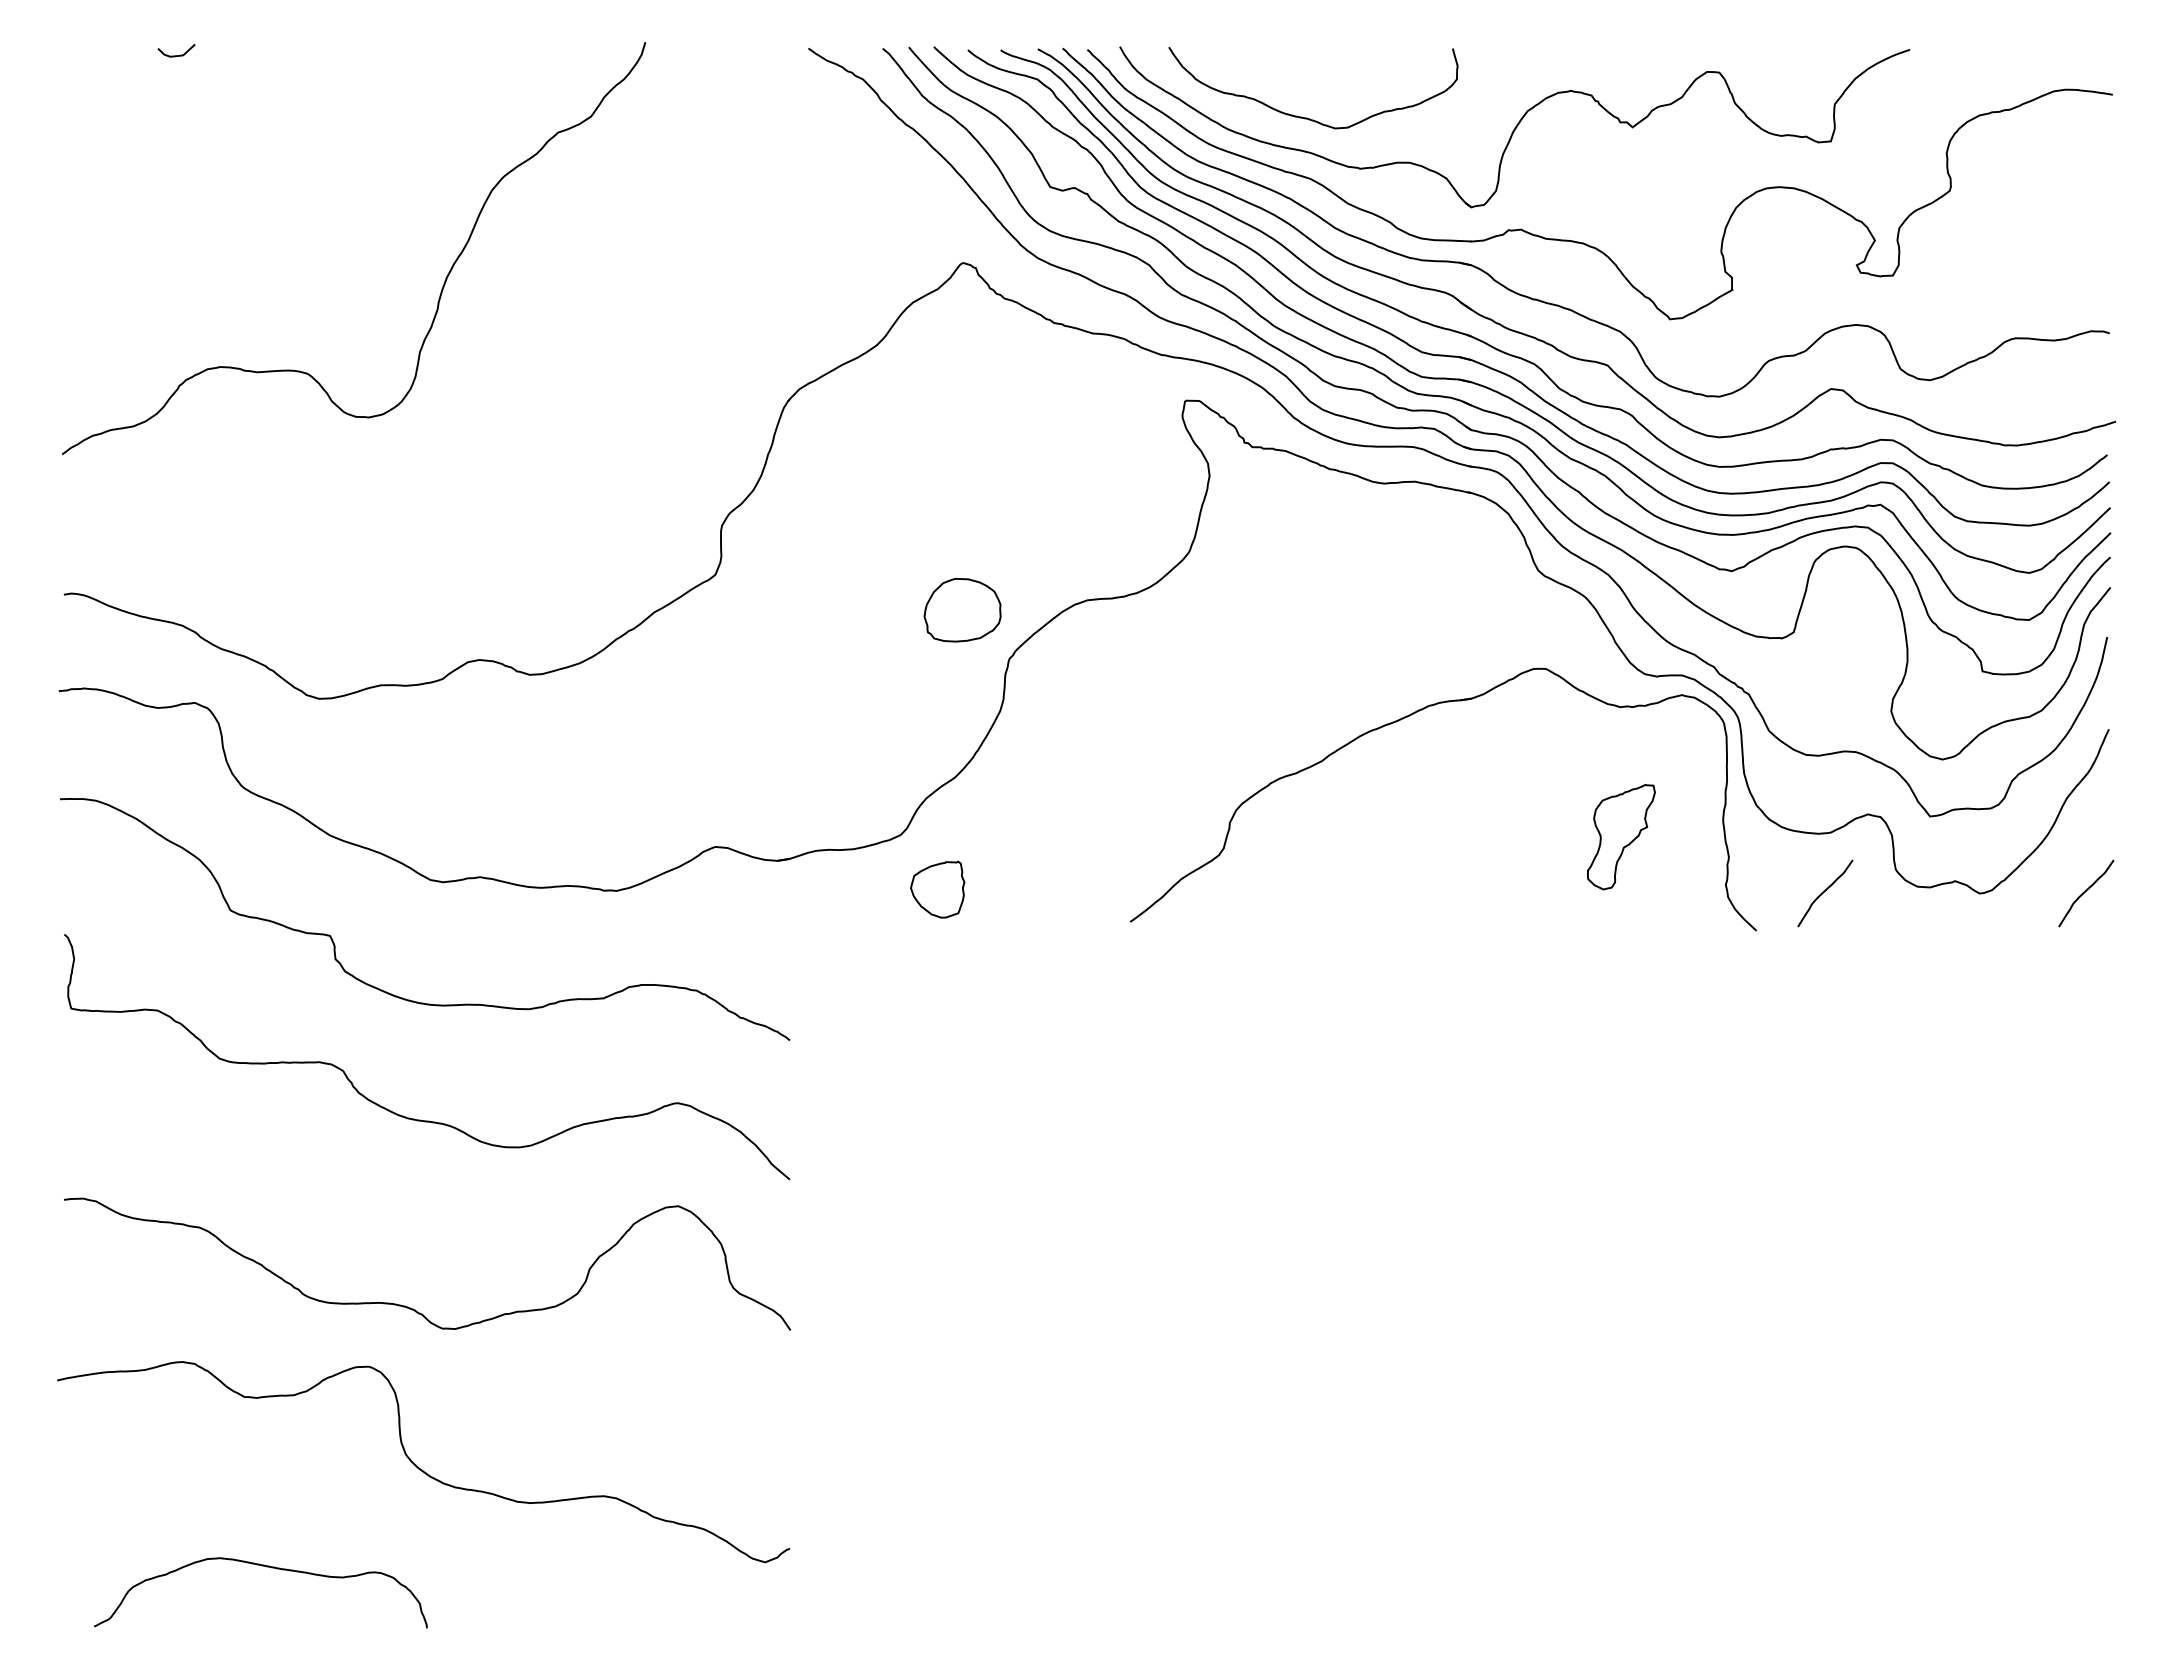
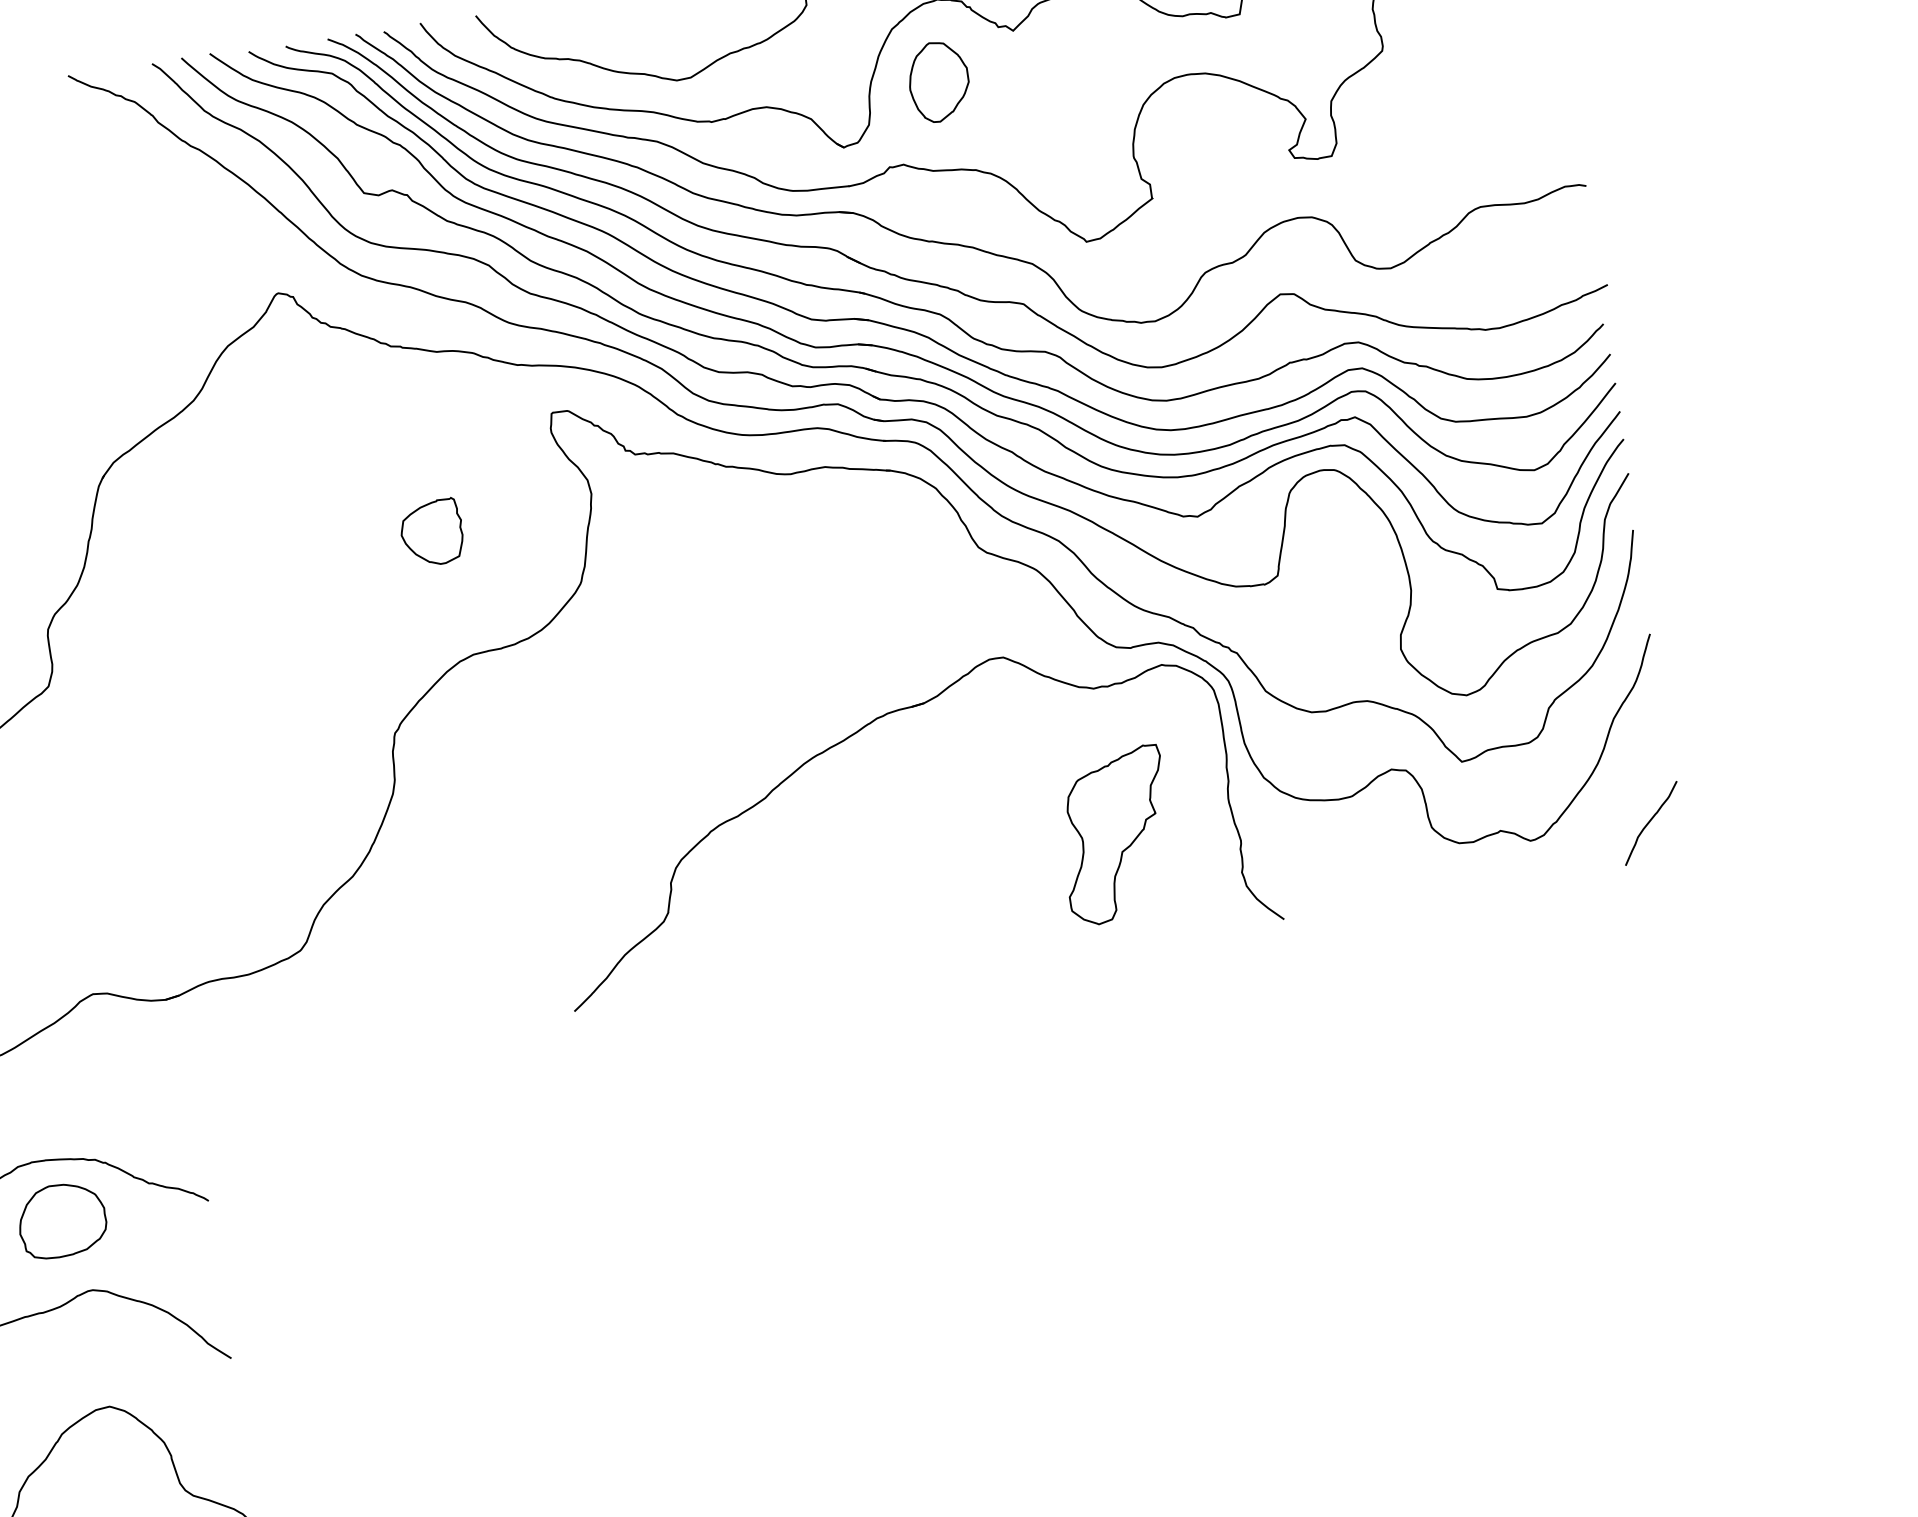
part: (1561, 161) -> (938, 81), added
part: (962, 610) -> (62, 1220), moved
part: (1621, 836) -> (1116, 834), size x1.43
part: (937, 889) -> (431, 532), moved
curve: (1824, 892) -> (1354, 864), removed

